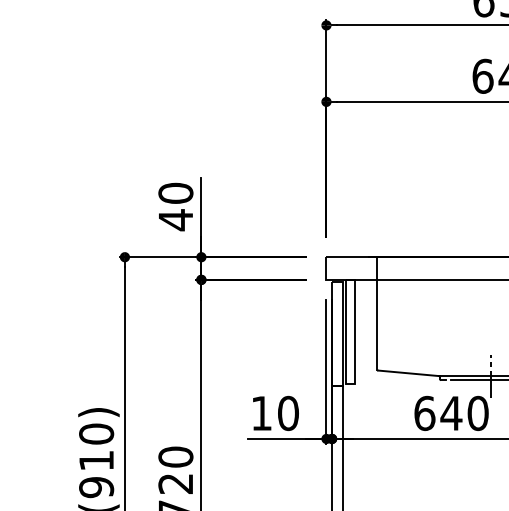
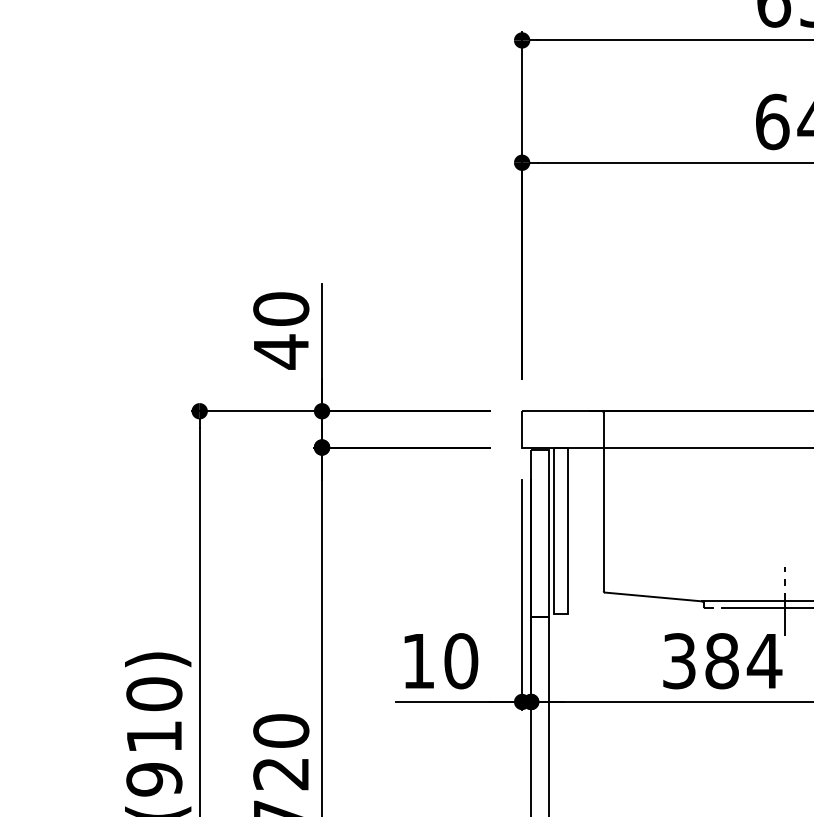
text: (451, 413) -> (722, 661), 640 -> 384

